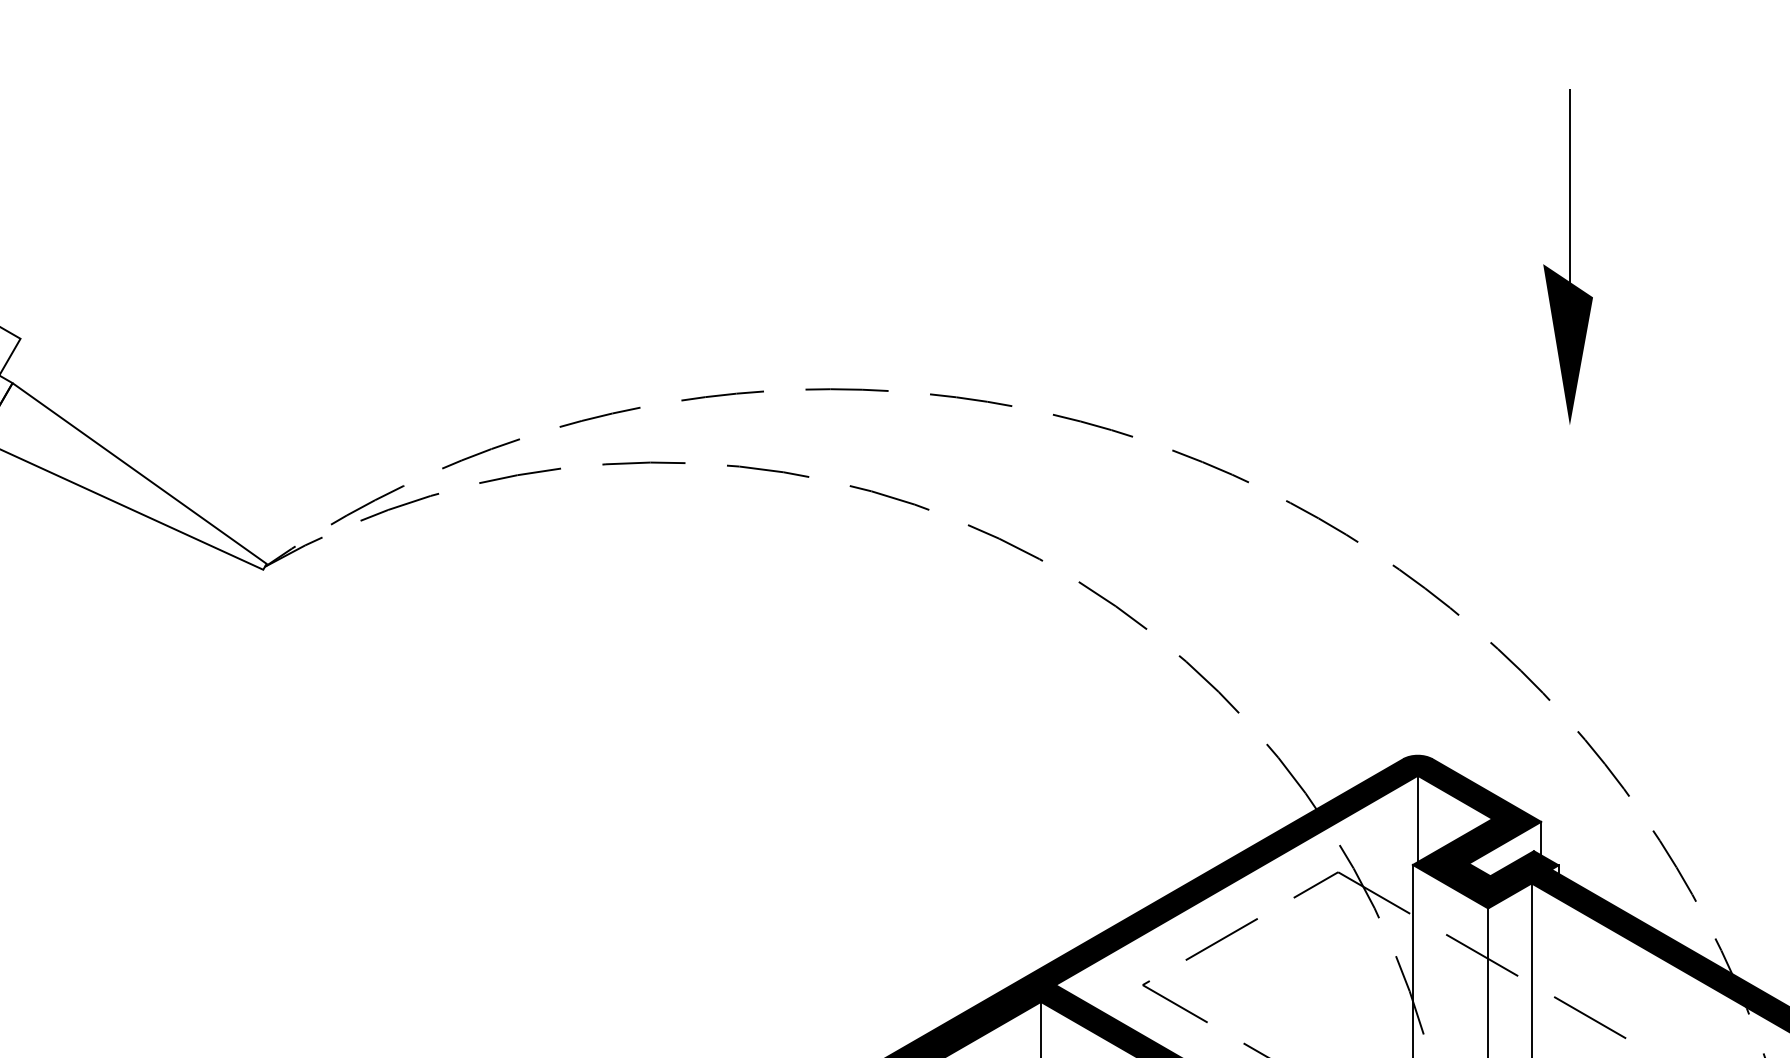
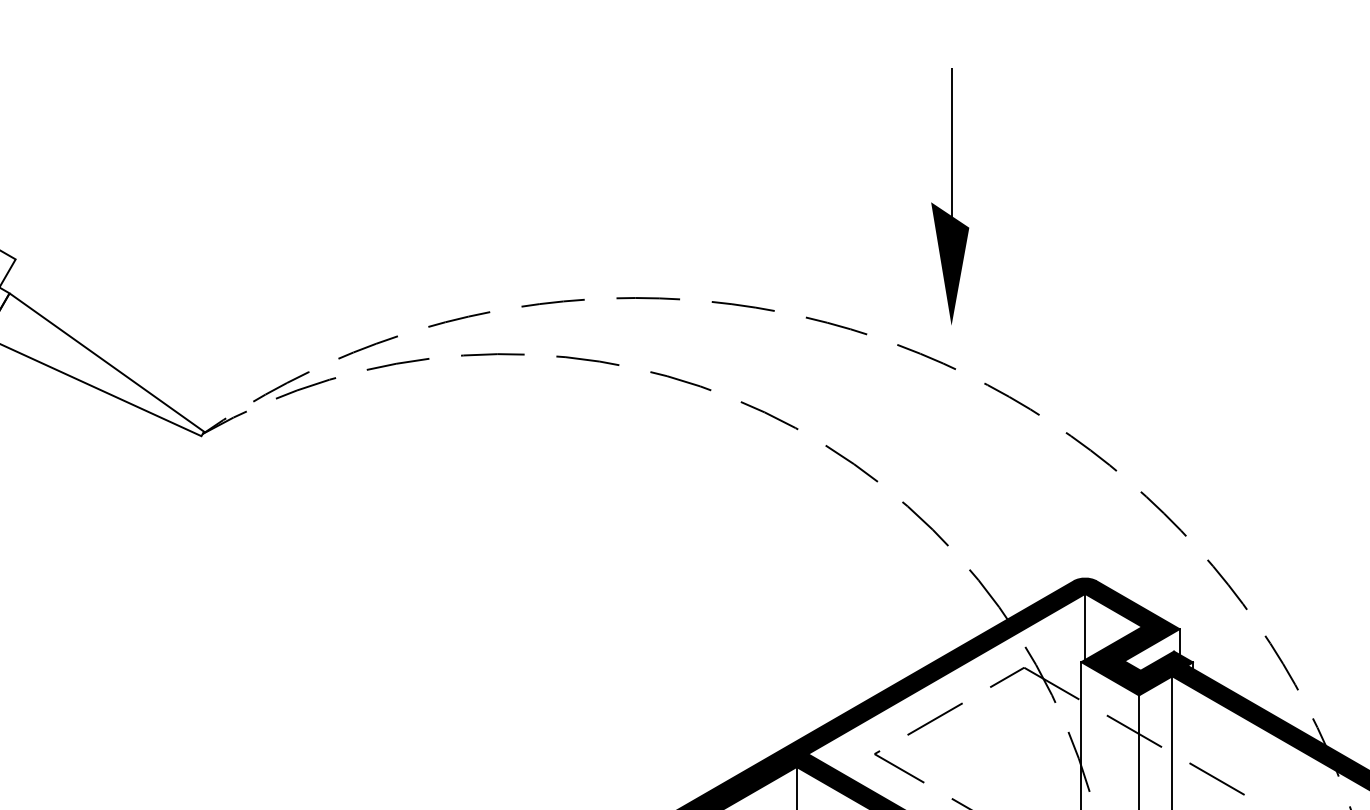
part: (1568, 256) -> (950, 196), moved

